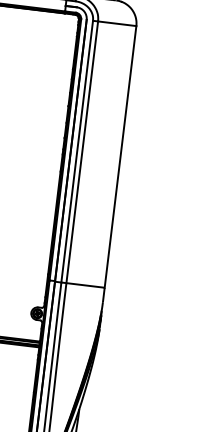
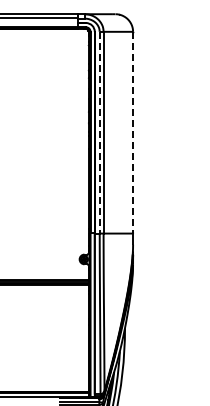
line: (76, 151) -> (99, 132), solid -> dashed
line: (121, 156) -> (133, 132), solid -> dashed

